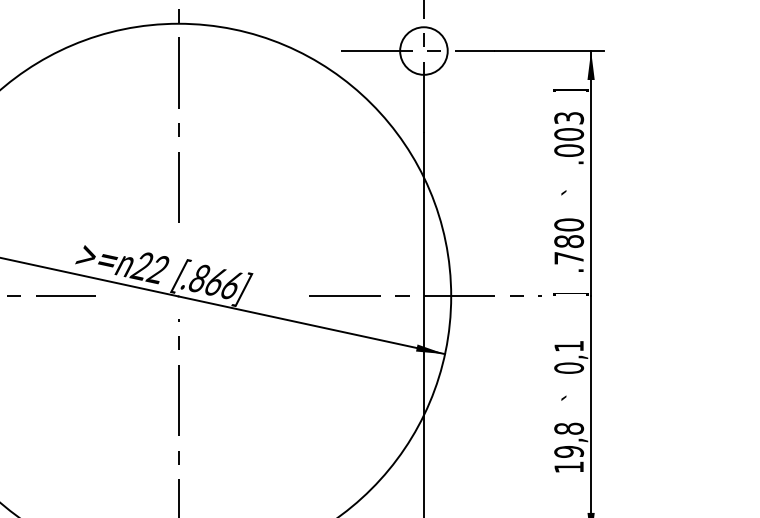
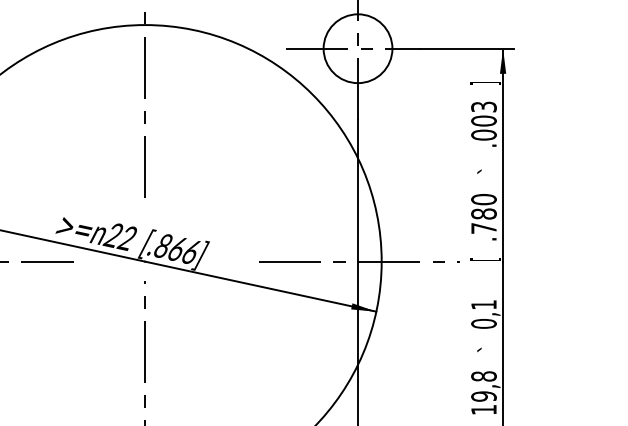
circle: (423, 50) -> (357, 48), size x1.67
text: (570, 294) -> (485, 259), ] -> [

